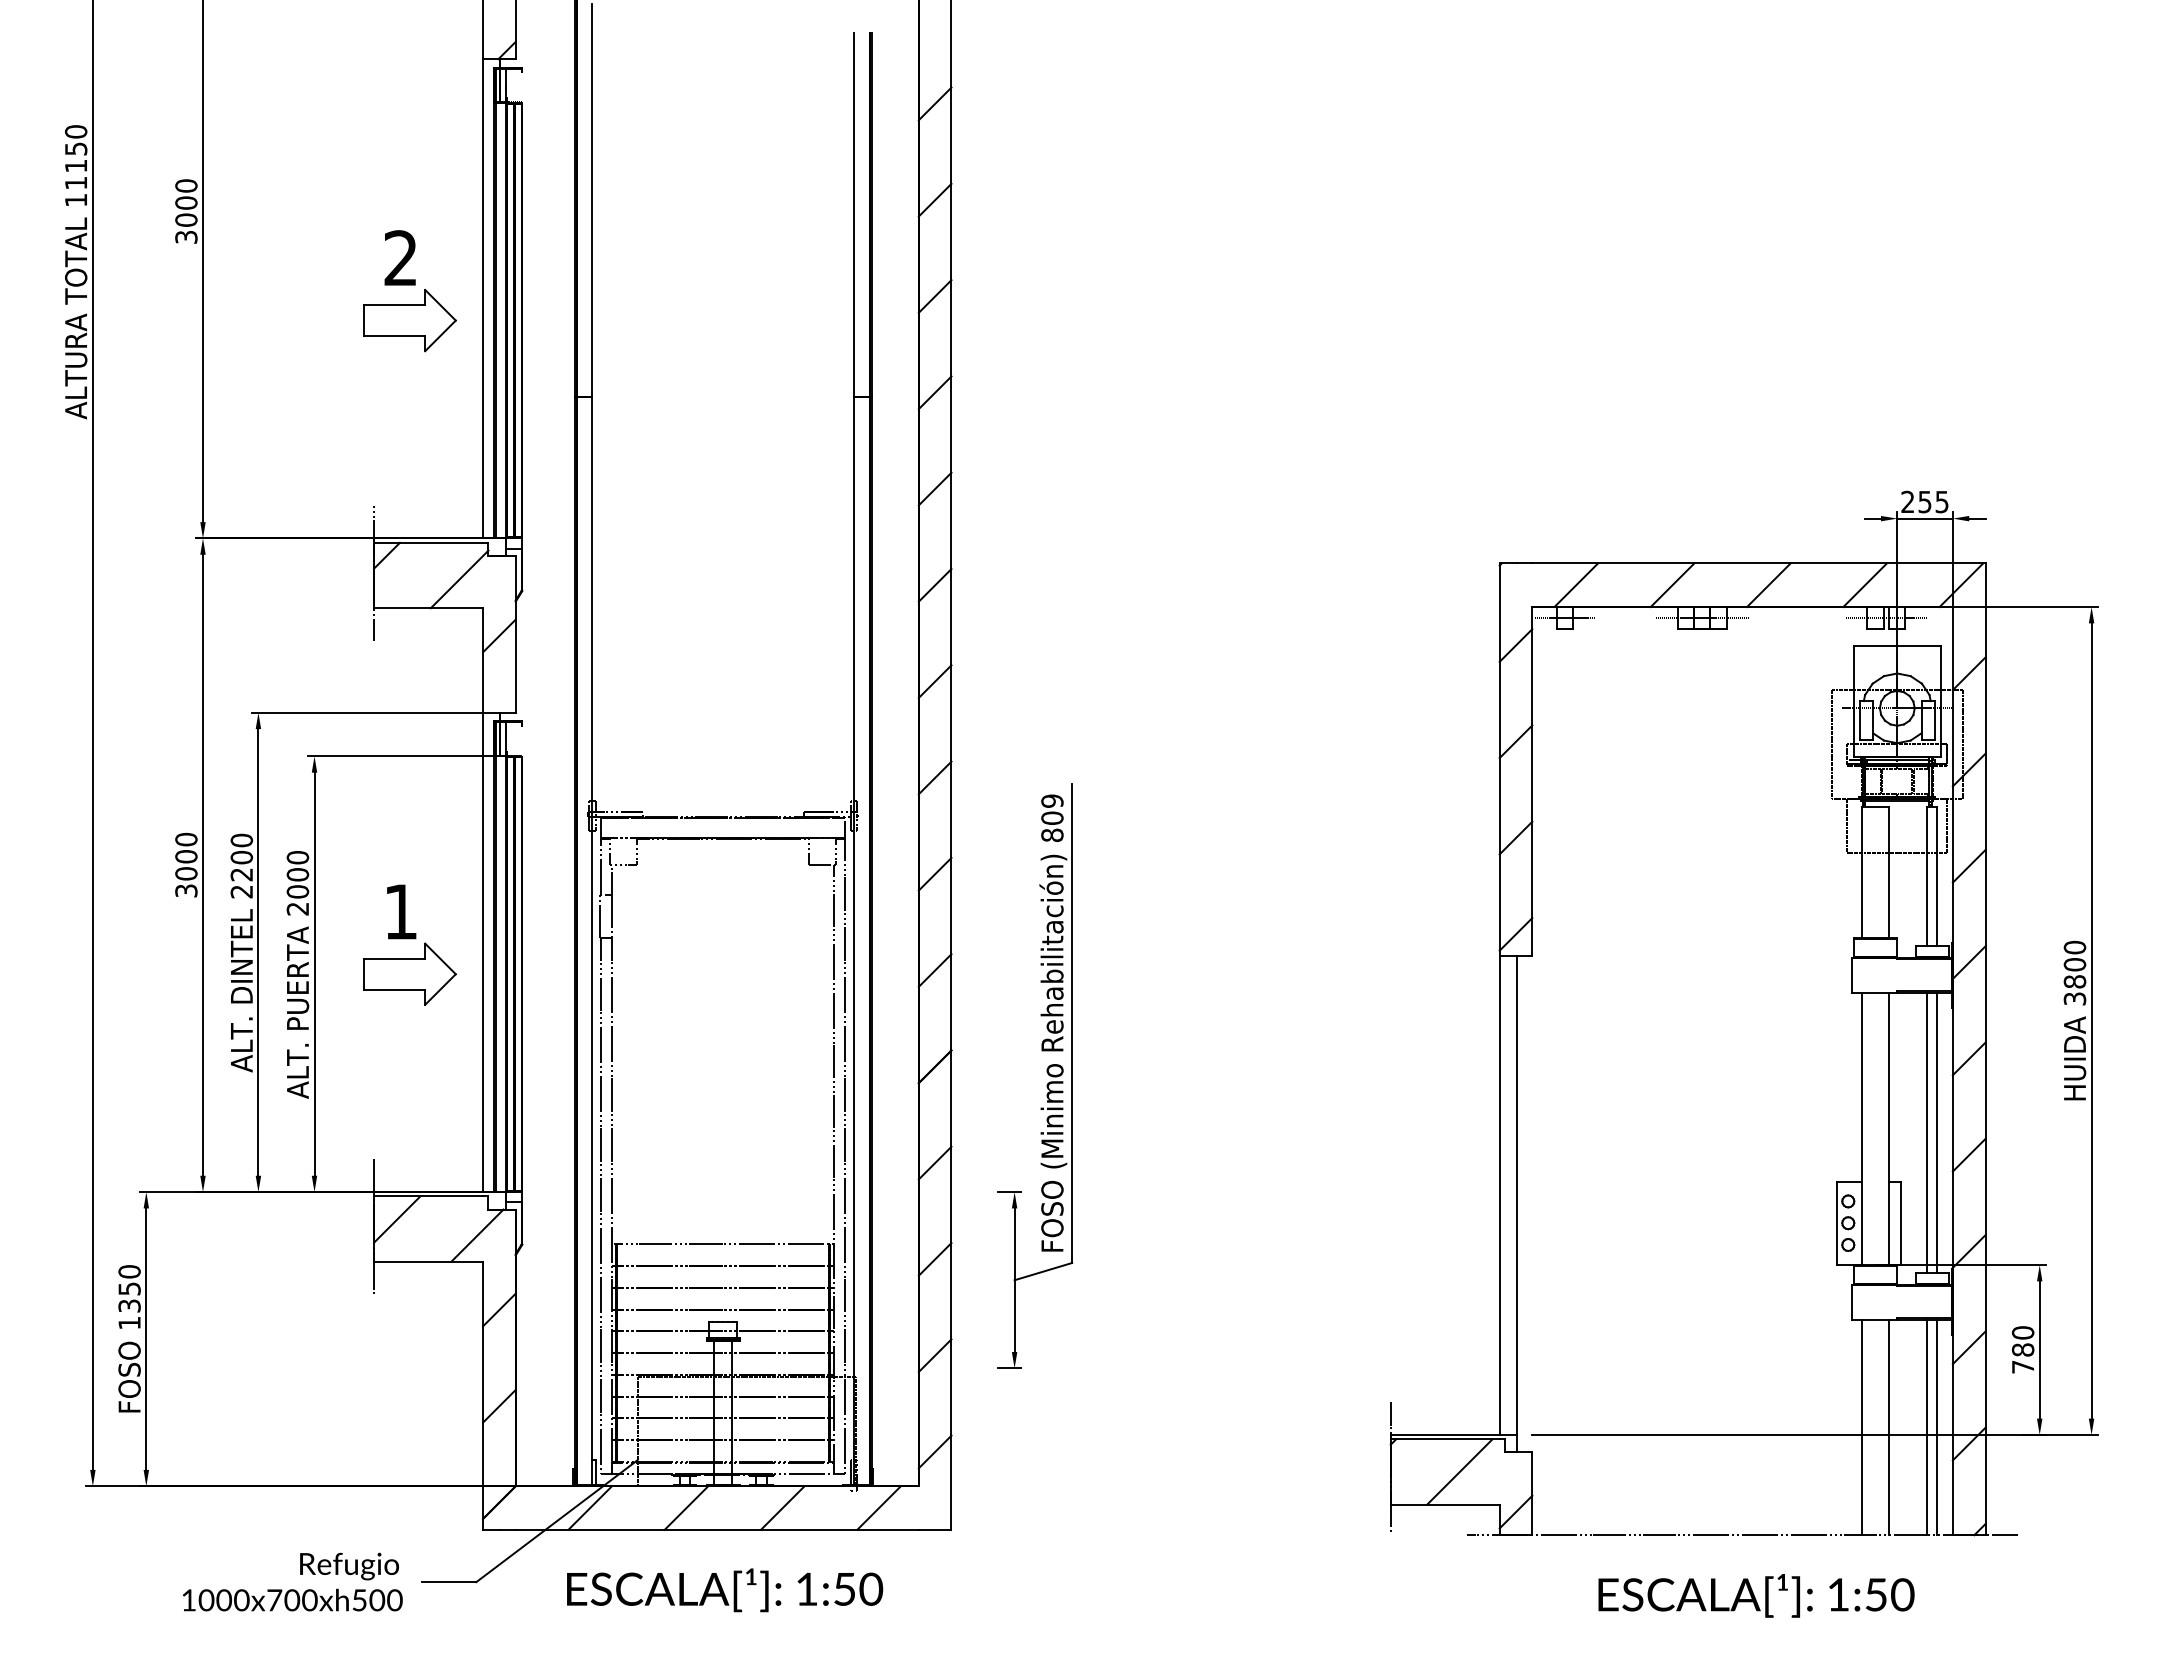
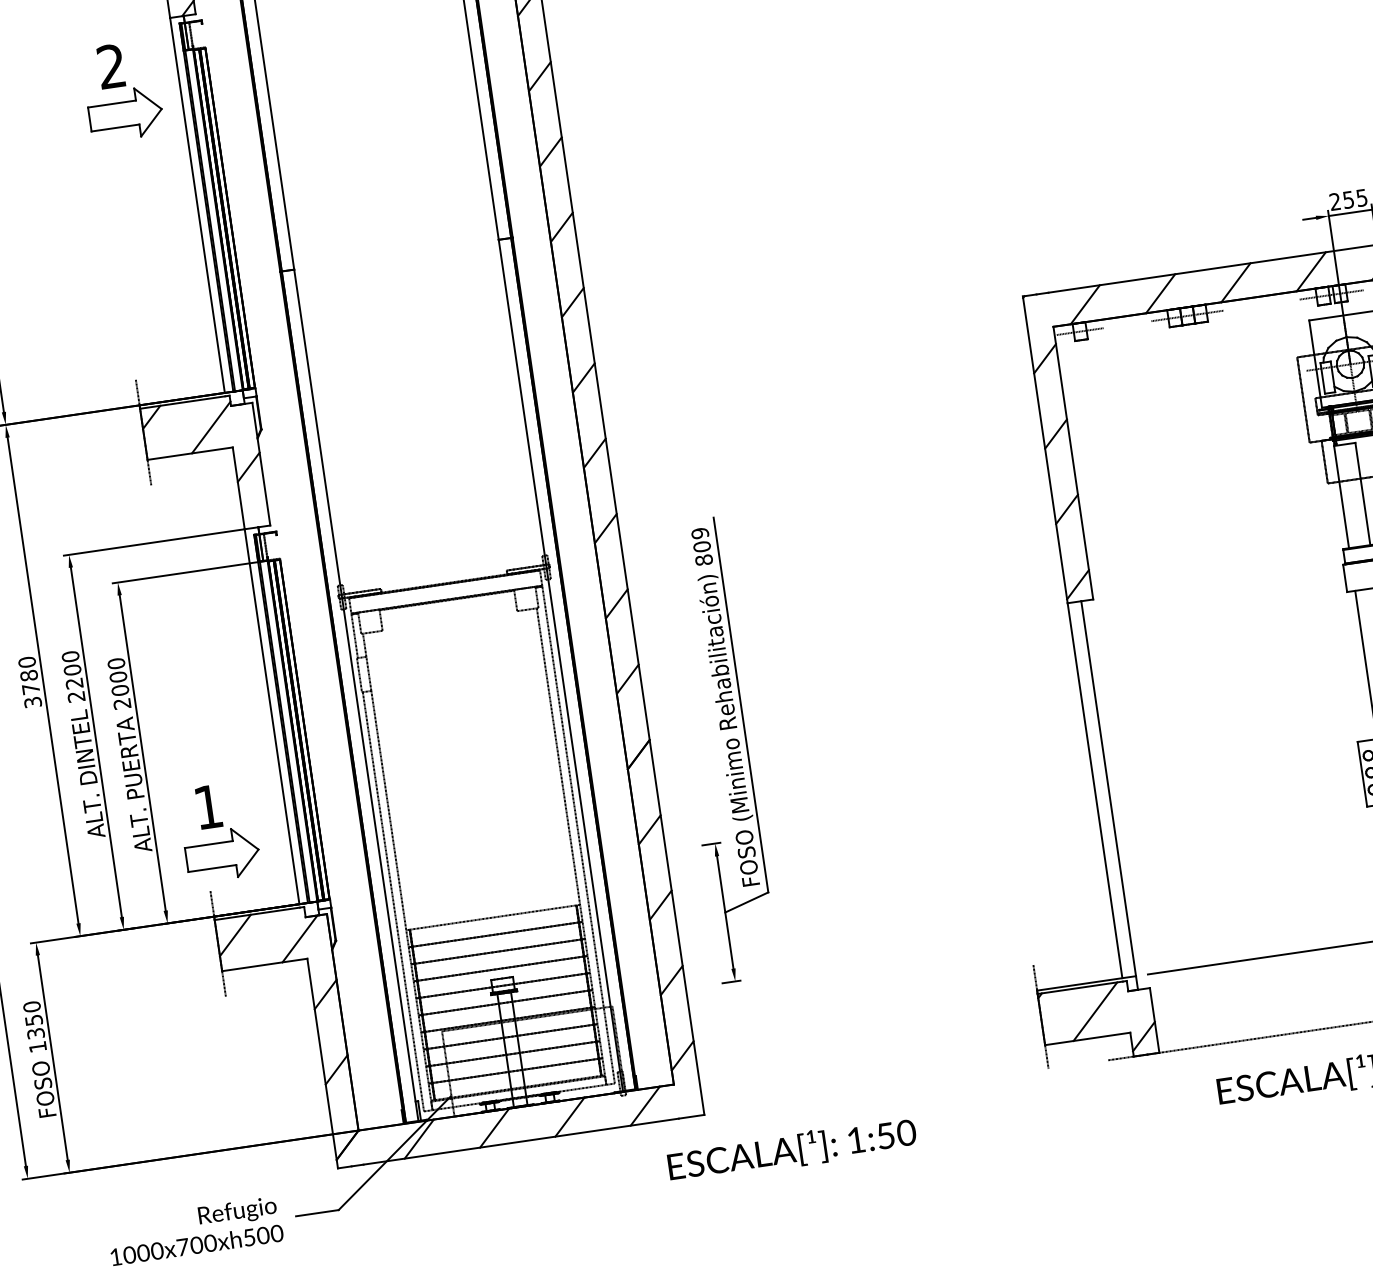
part: (409, 291) -> (122, 91), moved
text: (186, 865) -> (30, 682), 3000 -> 3780
part: (409, 944) -> (218, 831), moved
text: (725, 1590) -> (792, 1150), moved

